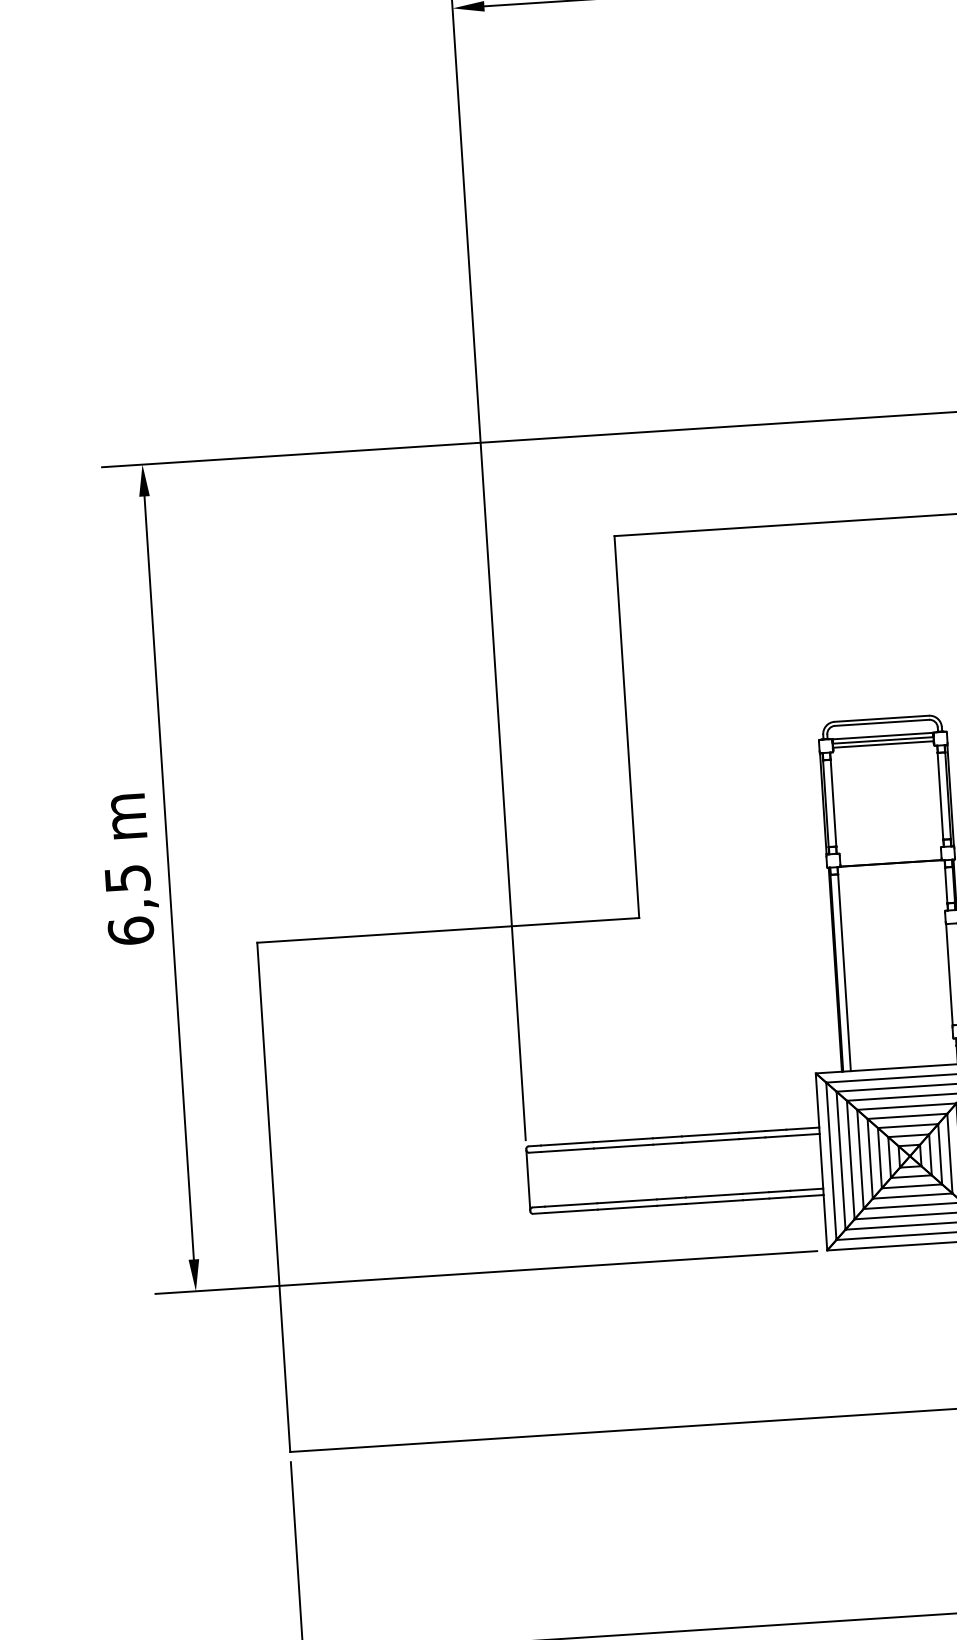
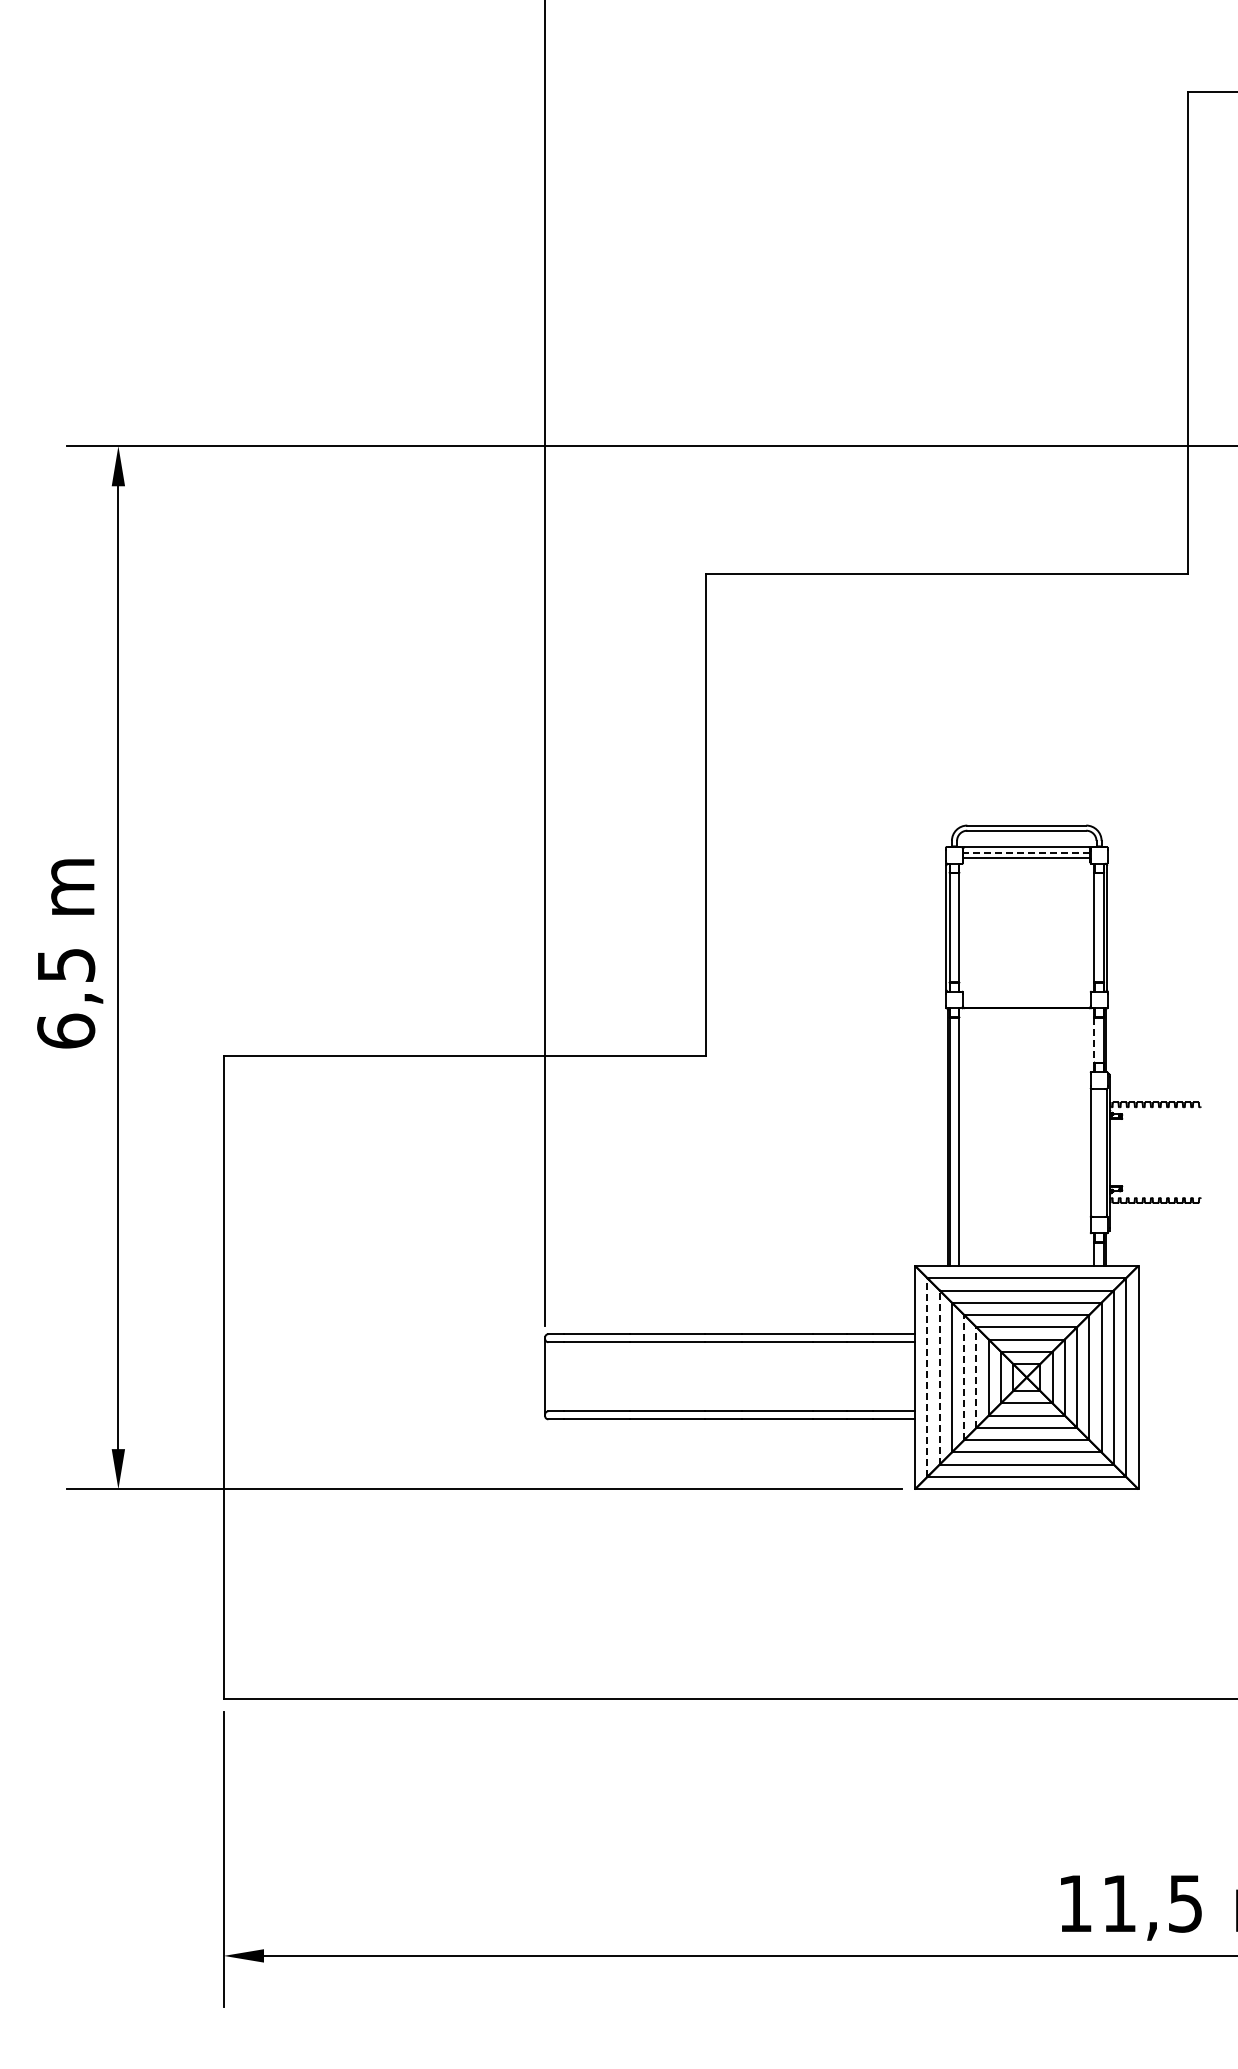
line: (882, 740) -> (1026, 852), solid -> dashed
line: (946, 885) -> (1094, 1040), solid -> dashed
line: (870, 1158) -> (976, 1377), solid -> dashed
line: (860, 1159) -> (964, 1377), solid -> dashed
line: (840, 1160) -> (939, 1377), solid -> dashed
line: (831, 1161) -> (927, 1377), solid -> dashed

